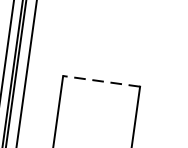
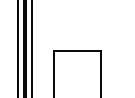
line: (100, 80) -> (76, 50), dashed -> solid

